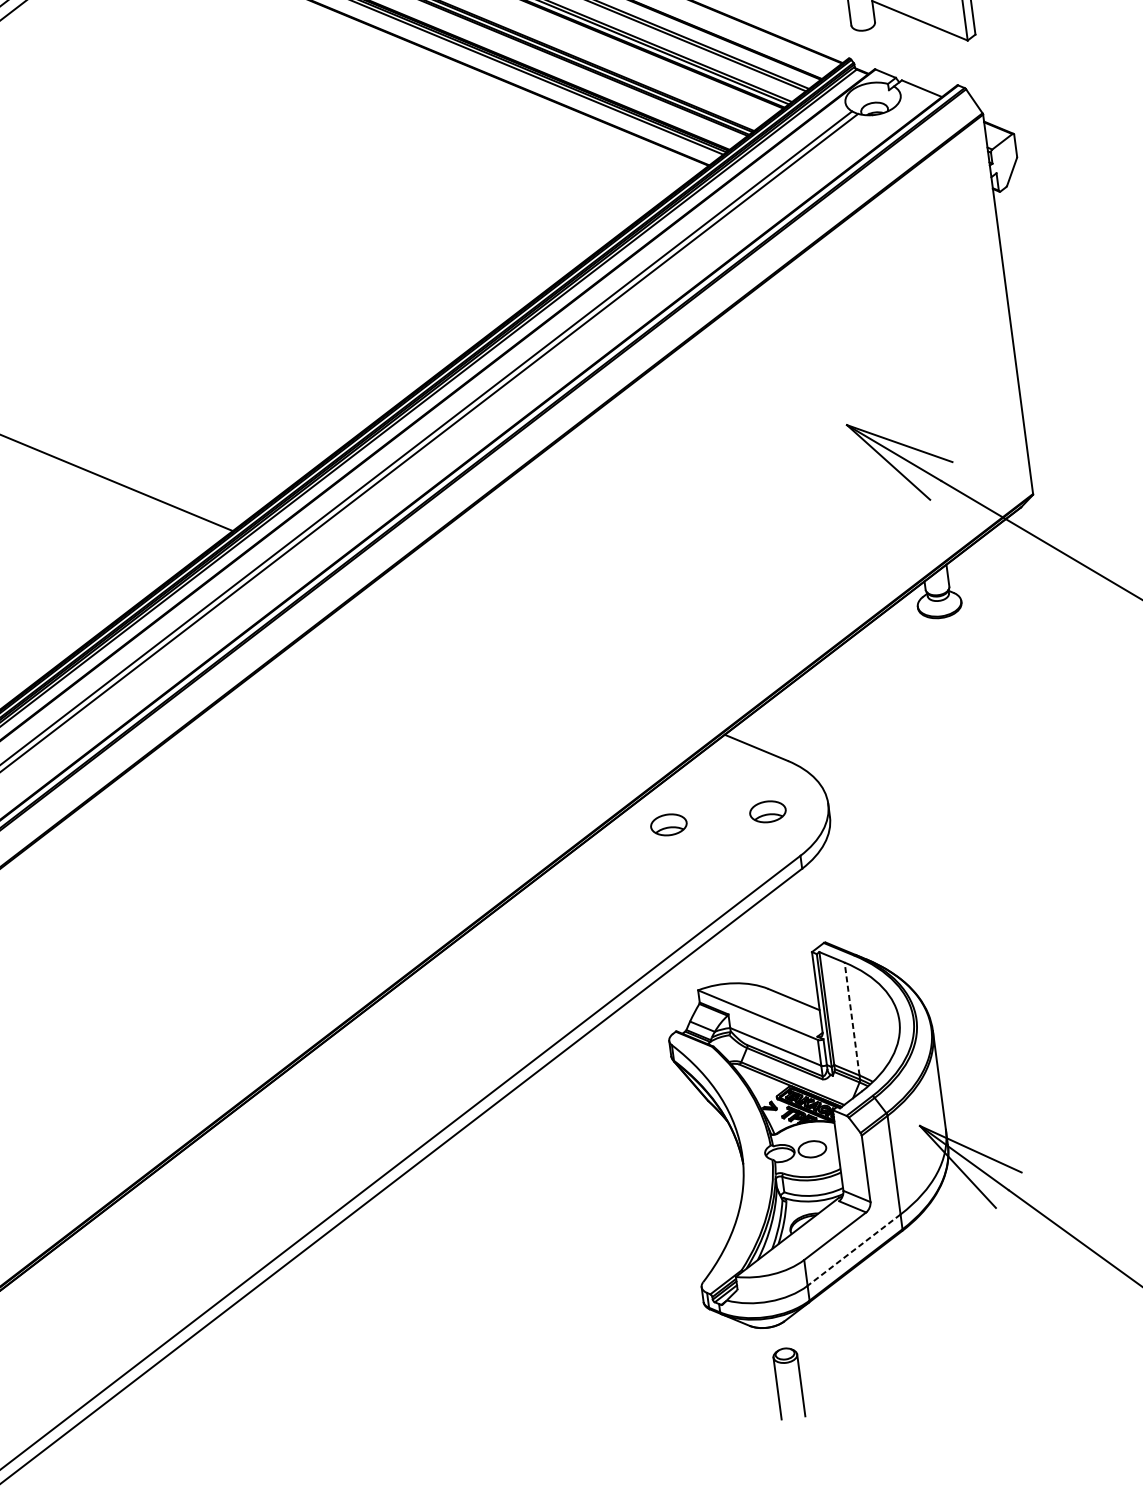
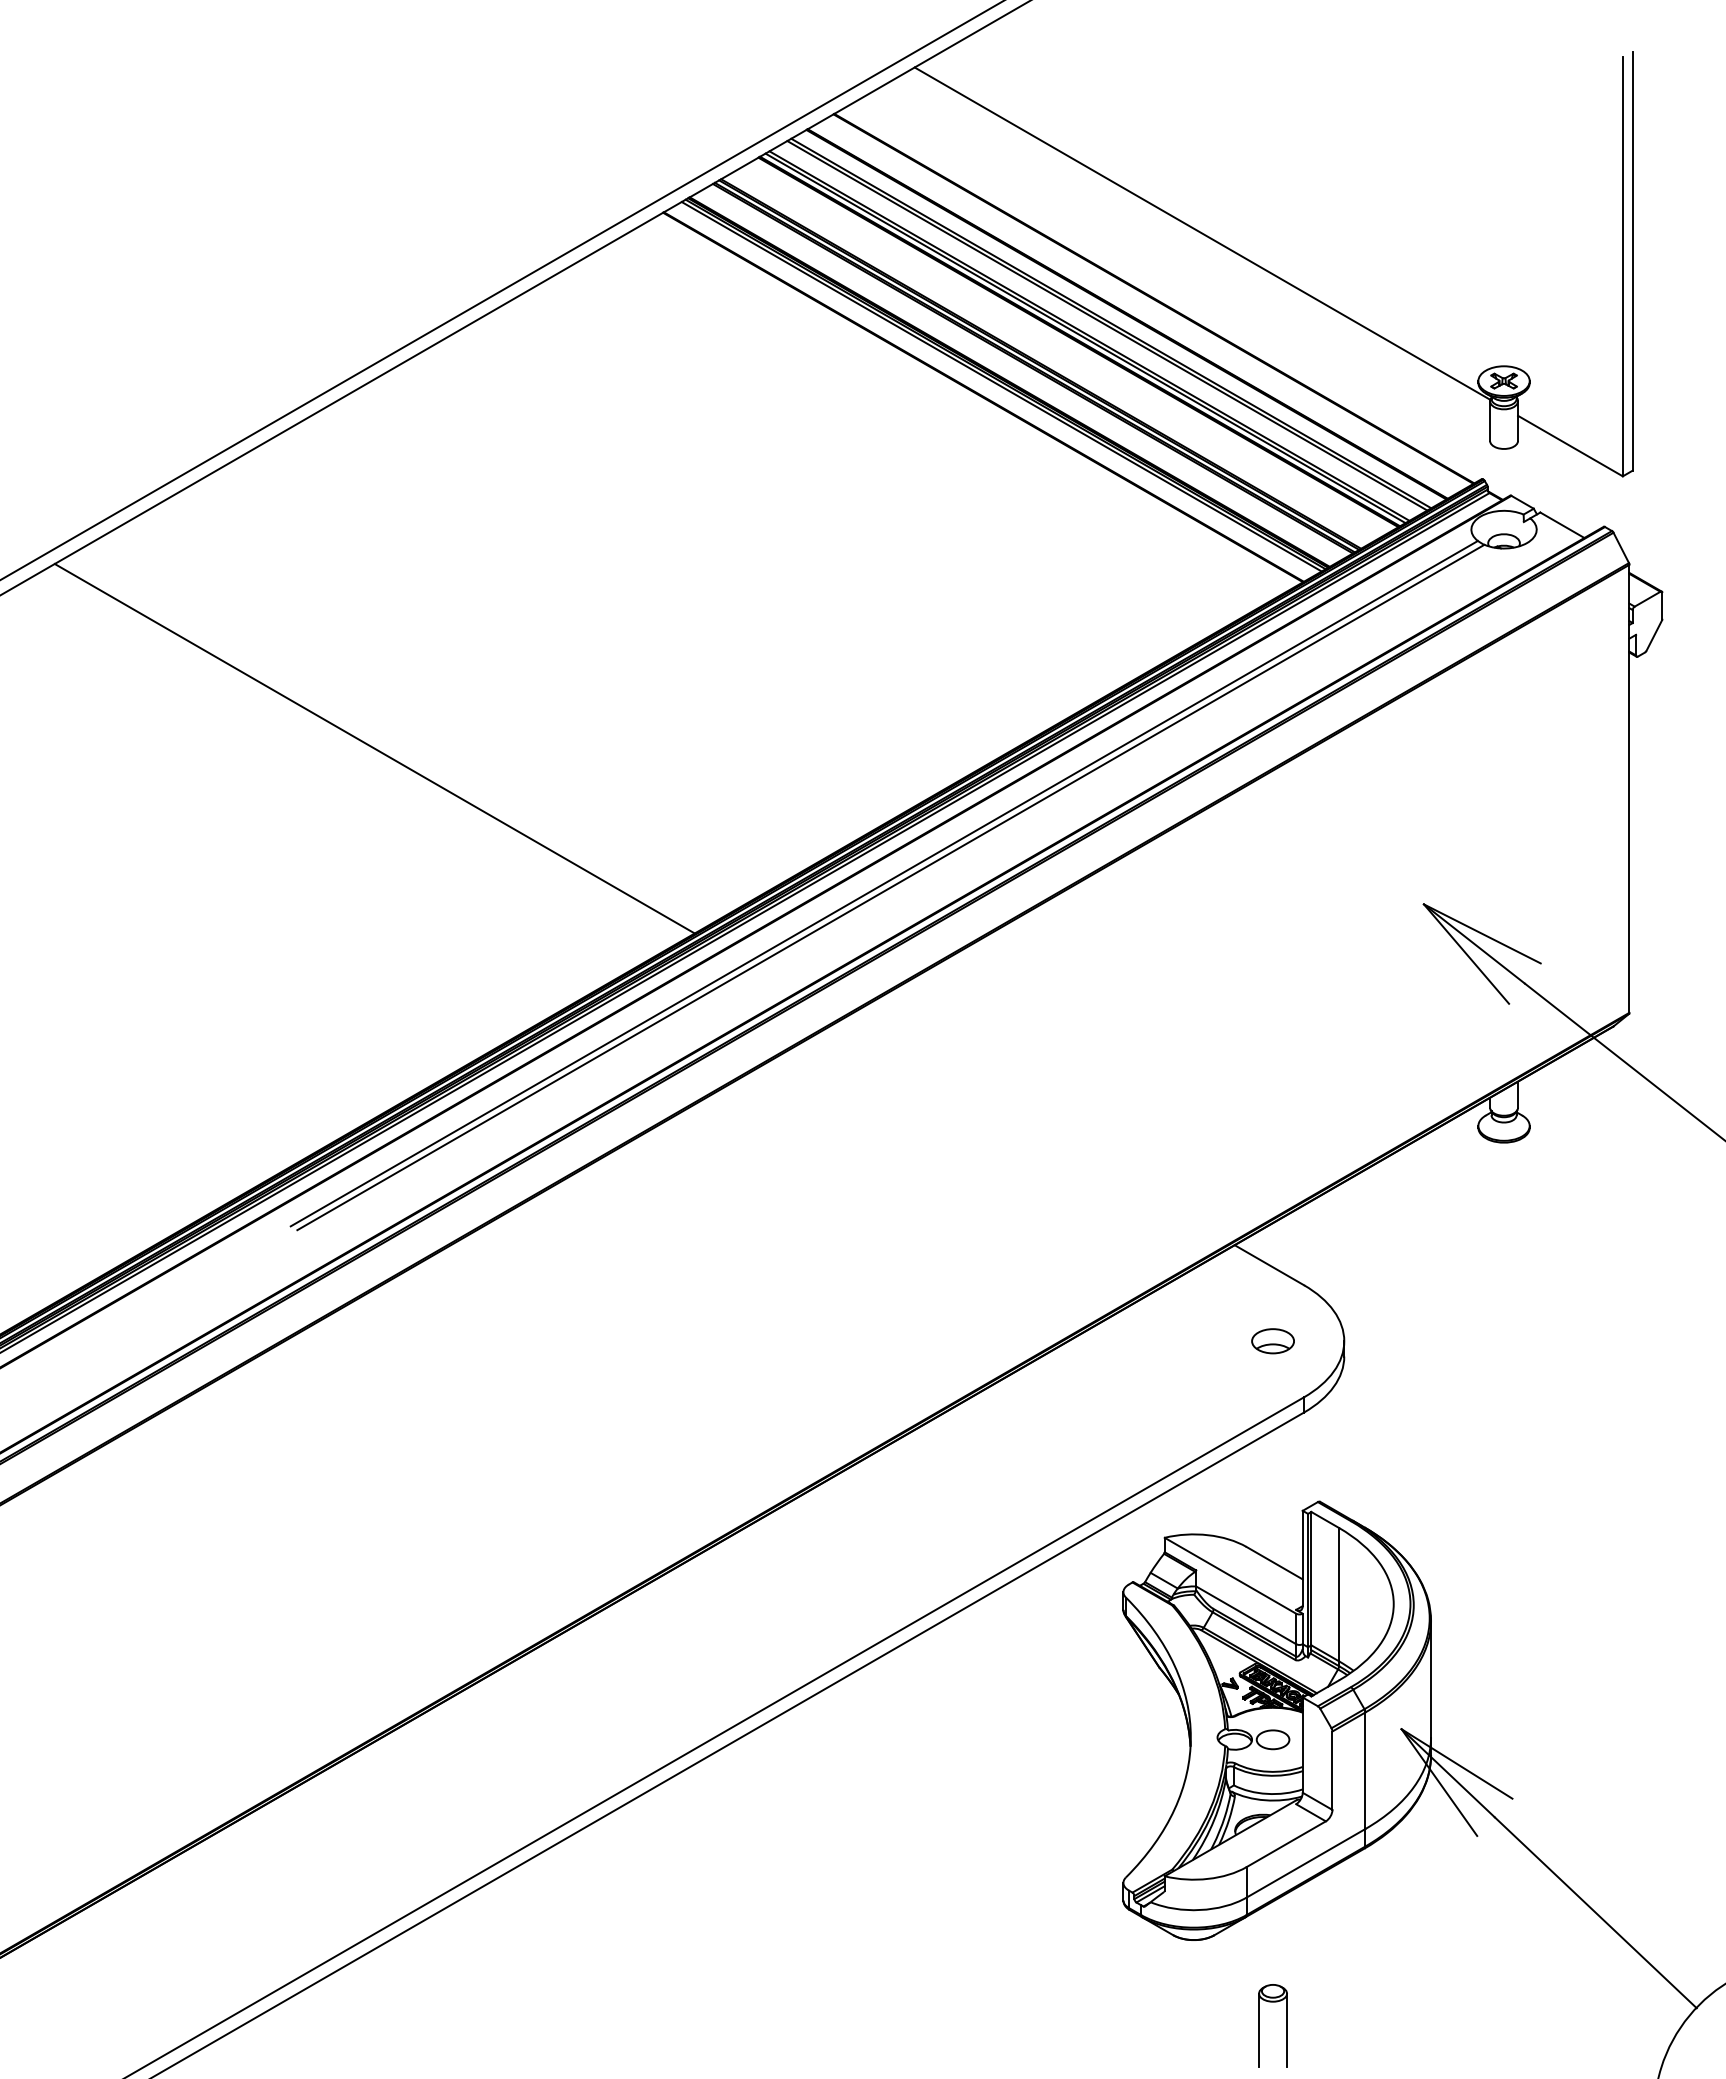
part: (668, 825) -> (1155, 1341), removed
line: (852, 1018) -> (1339, 1594), dashed -> solid
line: (854, 1250) -> (1306, 1863), dashed -> solid
part: (777, 1384) -> (1259, 2025), moved

